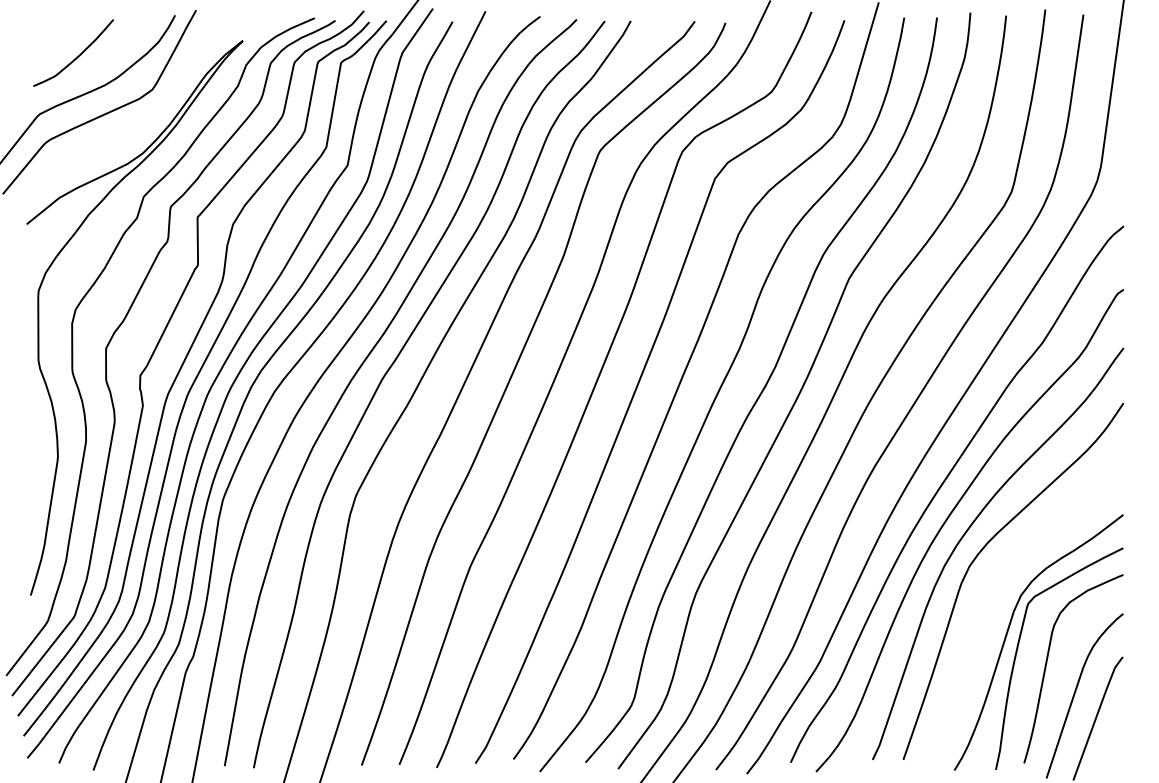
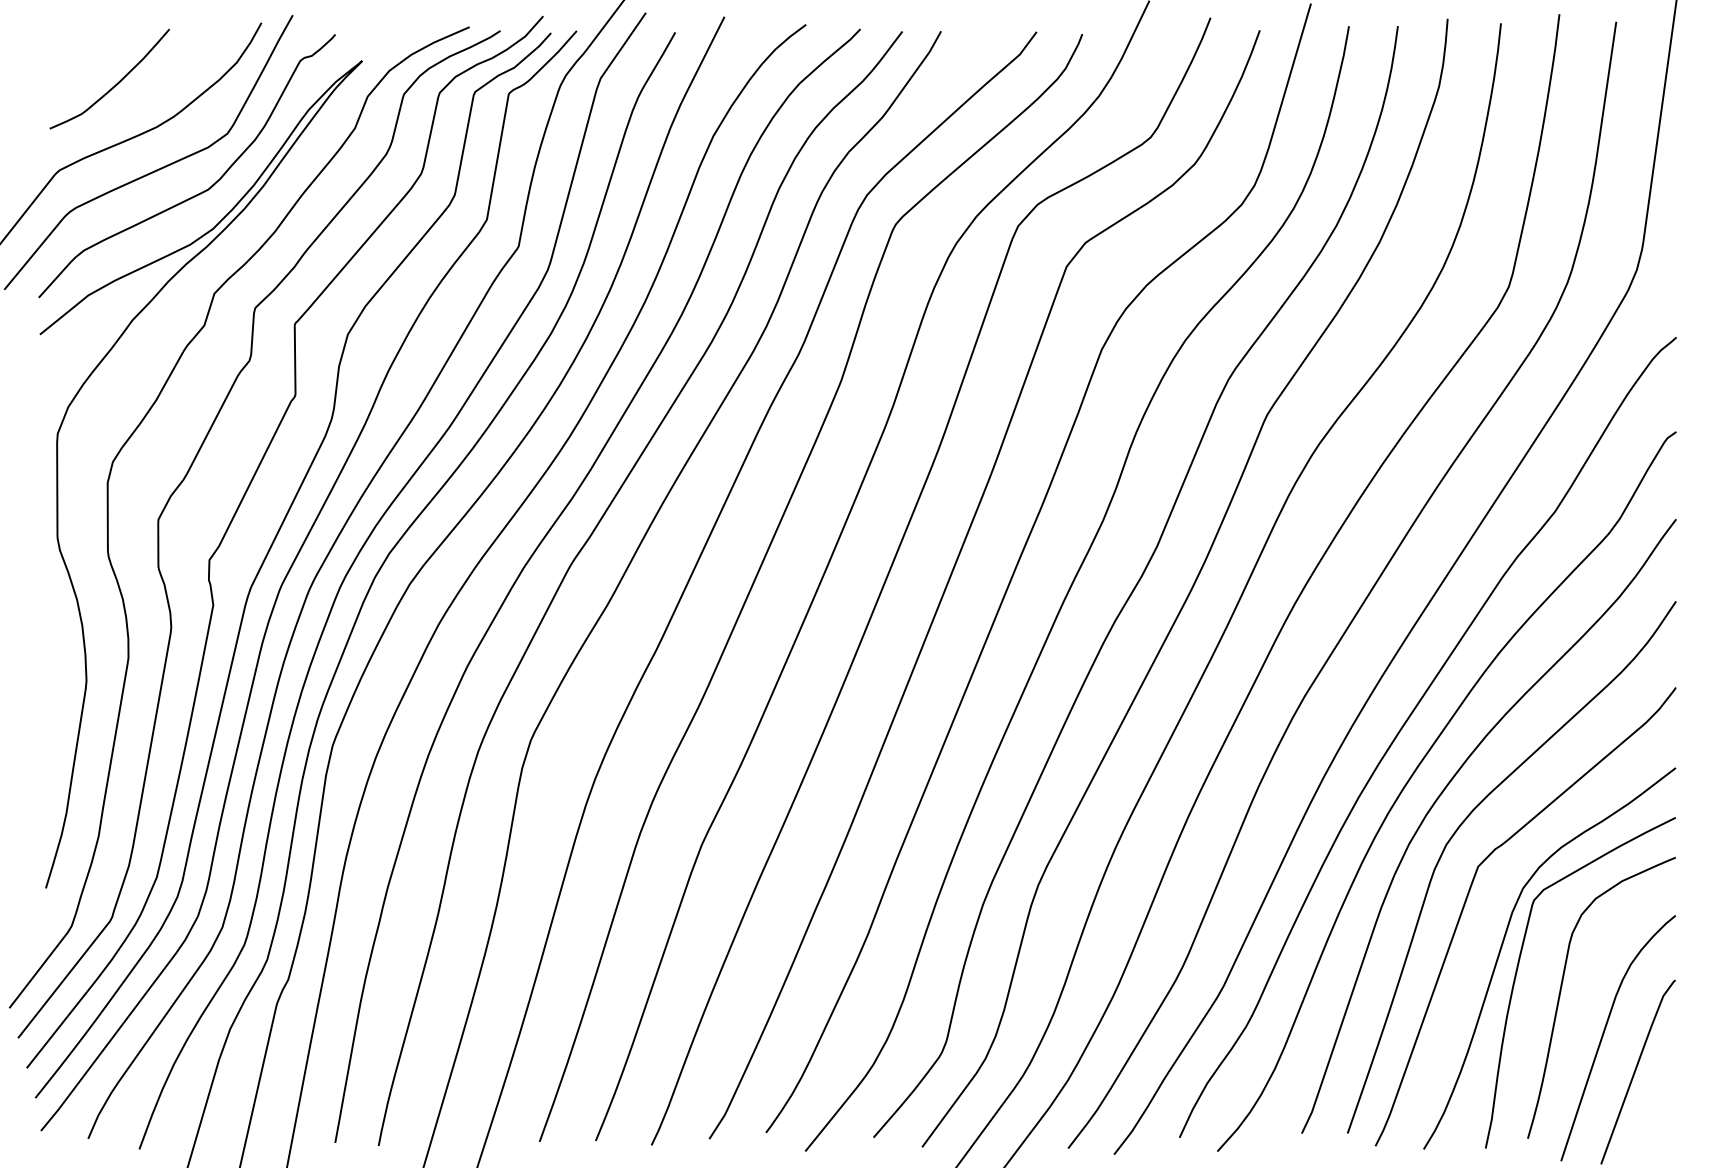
curve: (134, 128) -> (200, 191), added
curve: (985, 599) -> (1470, 894), added

